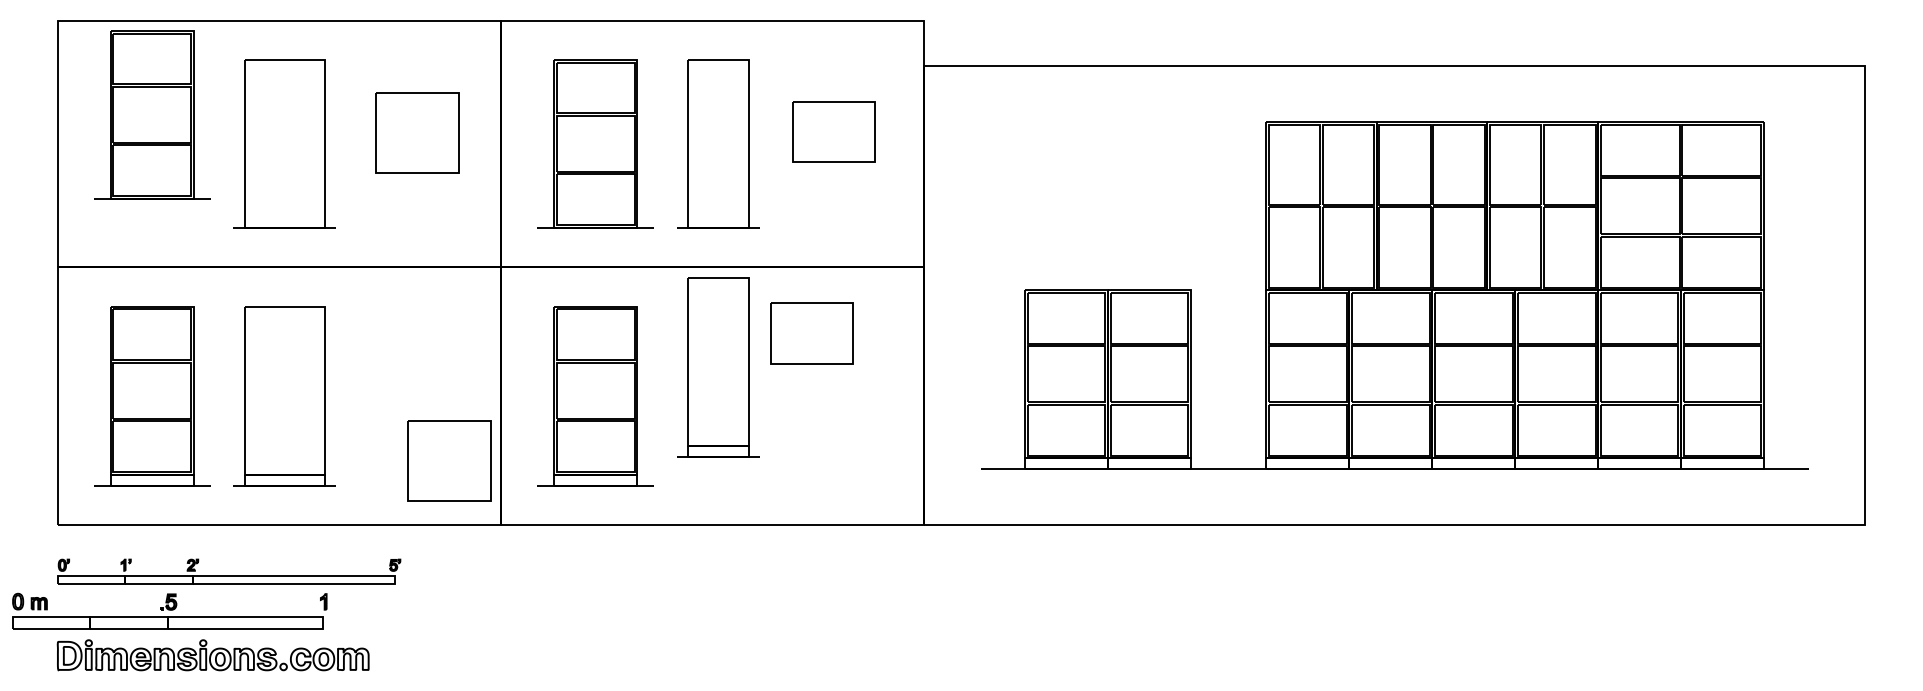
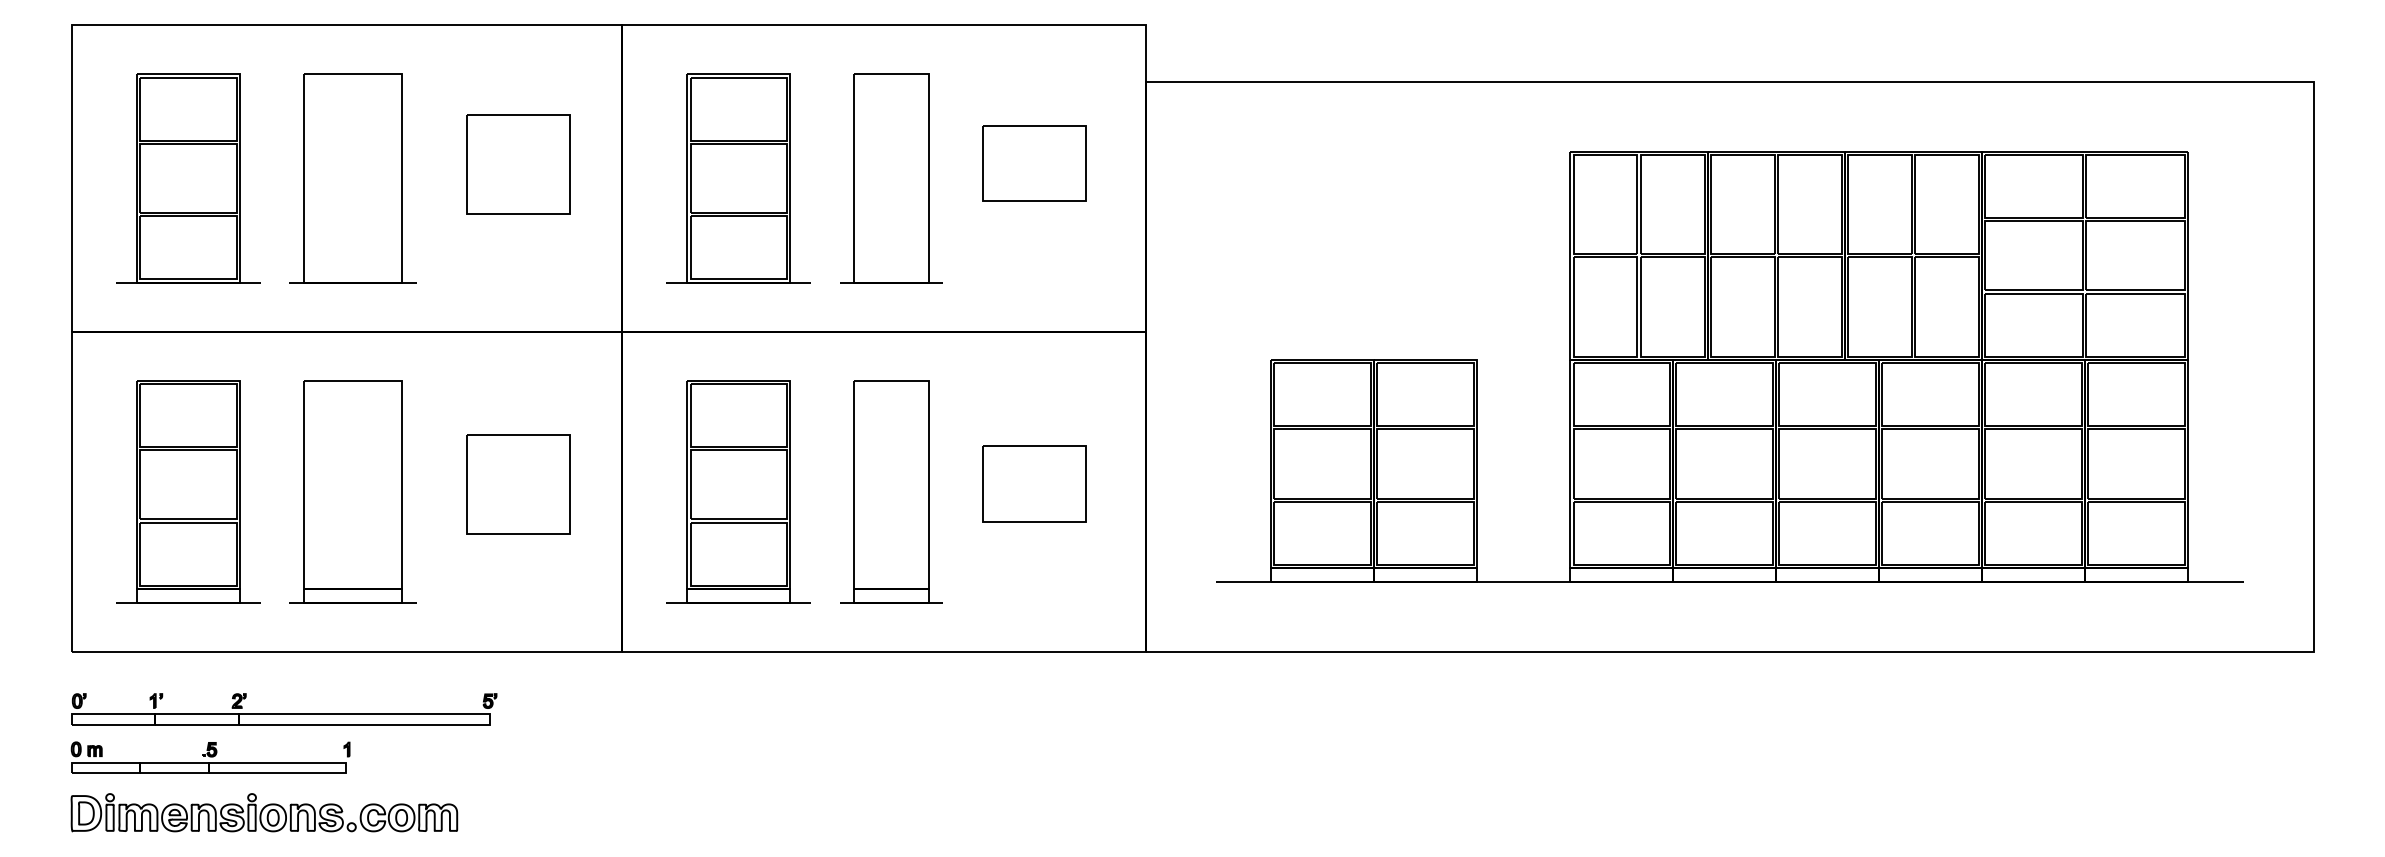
part: (152, 114) -> (189, 177), moved
part: (811, 333) -> (1033, 484), moved
part: (718, 367) -> (891, 491), moved
part: (449, 460) -> (517, 484), moved
part: (169, 610) -> (210, 757), size x0.71

